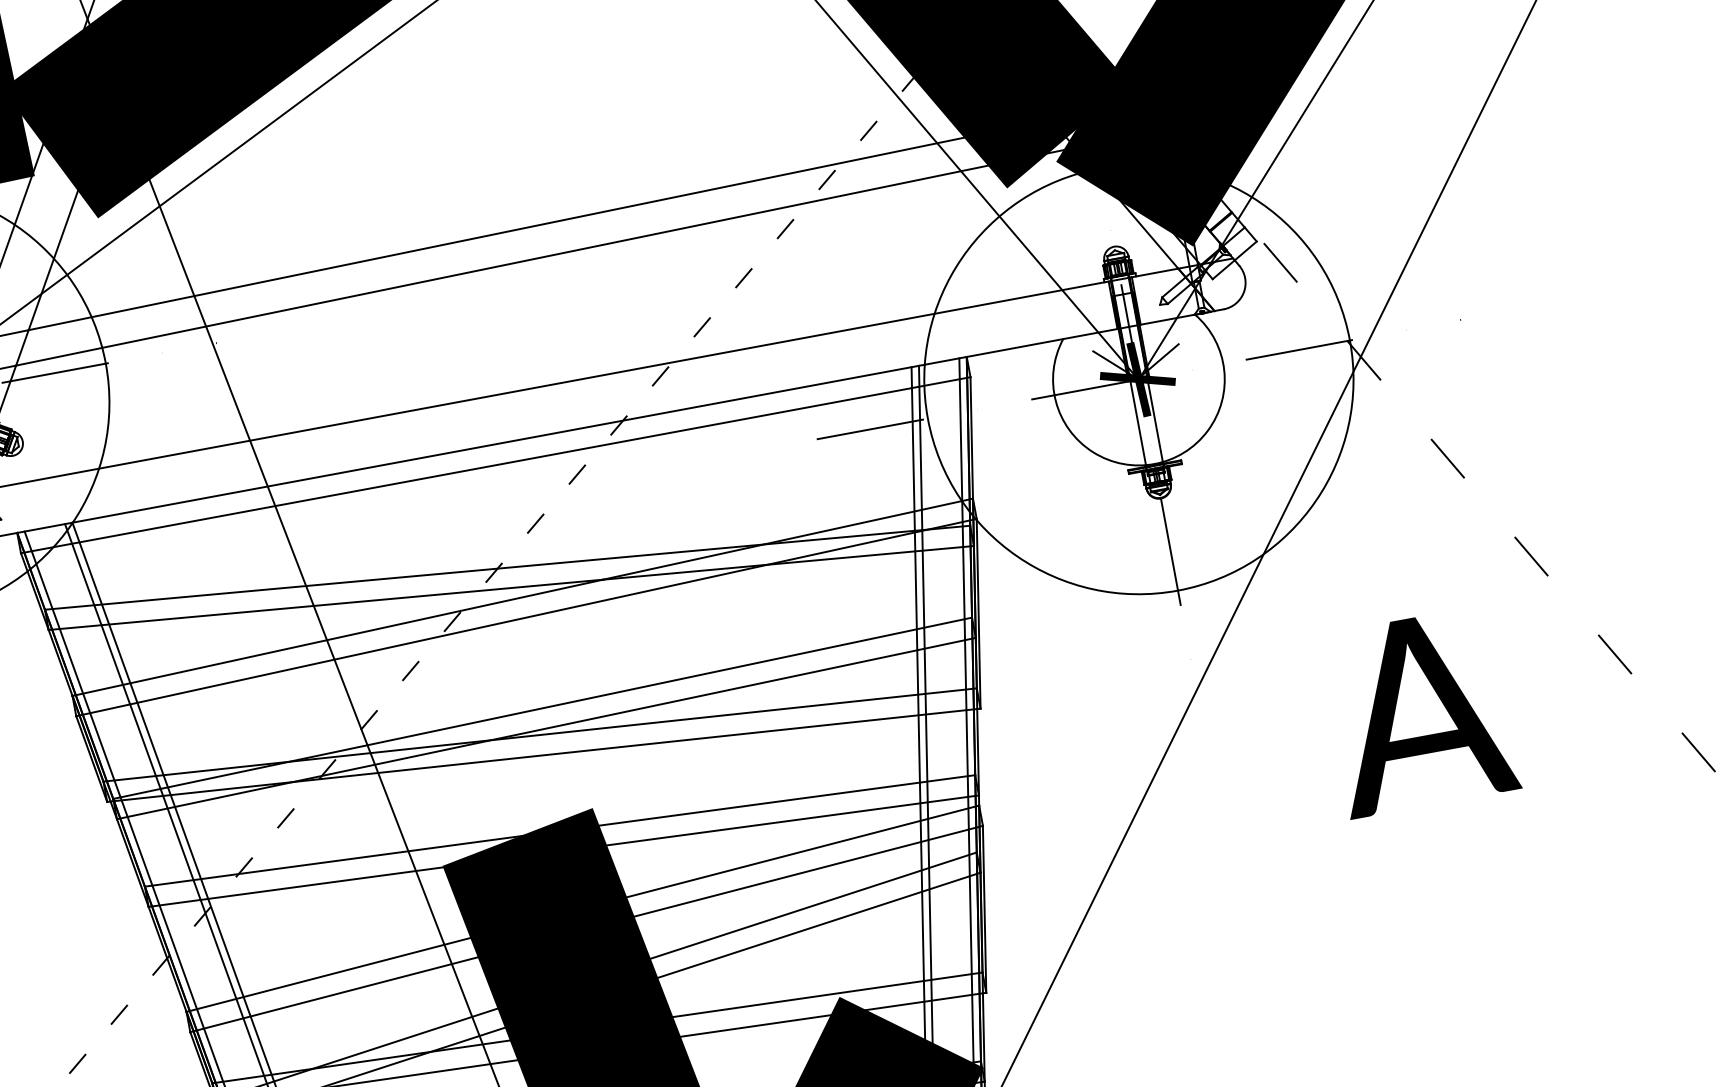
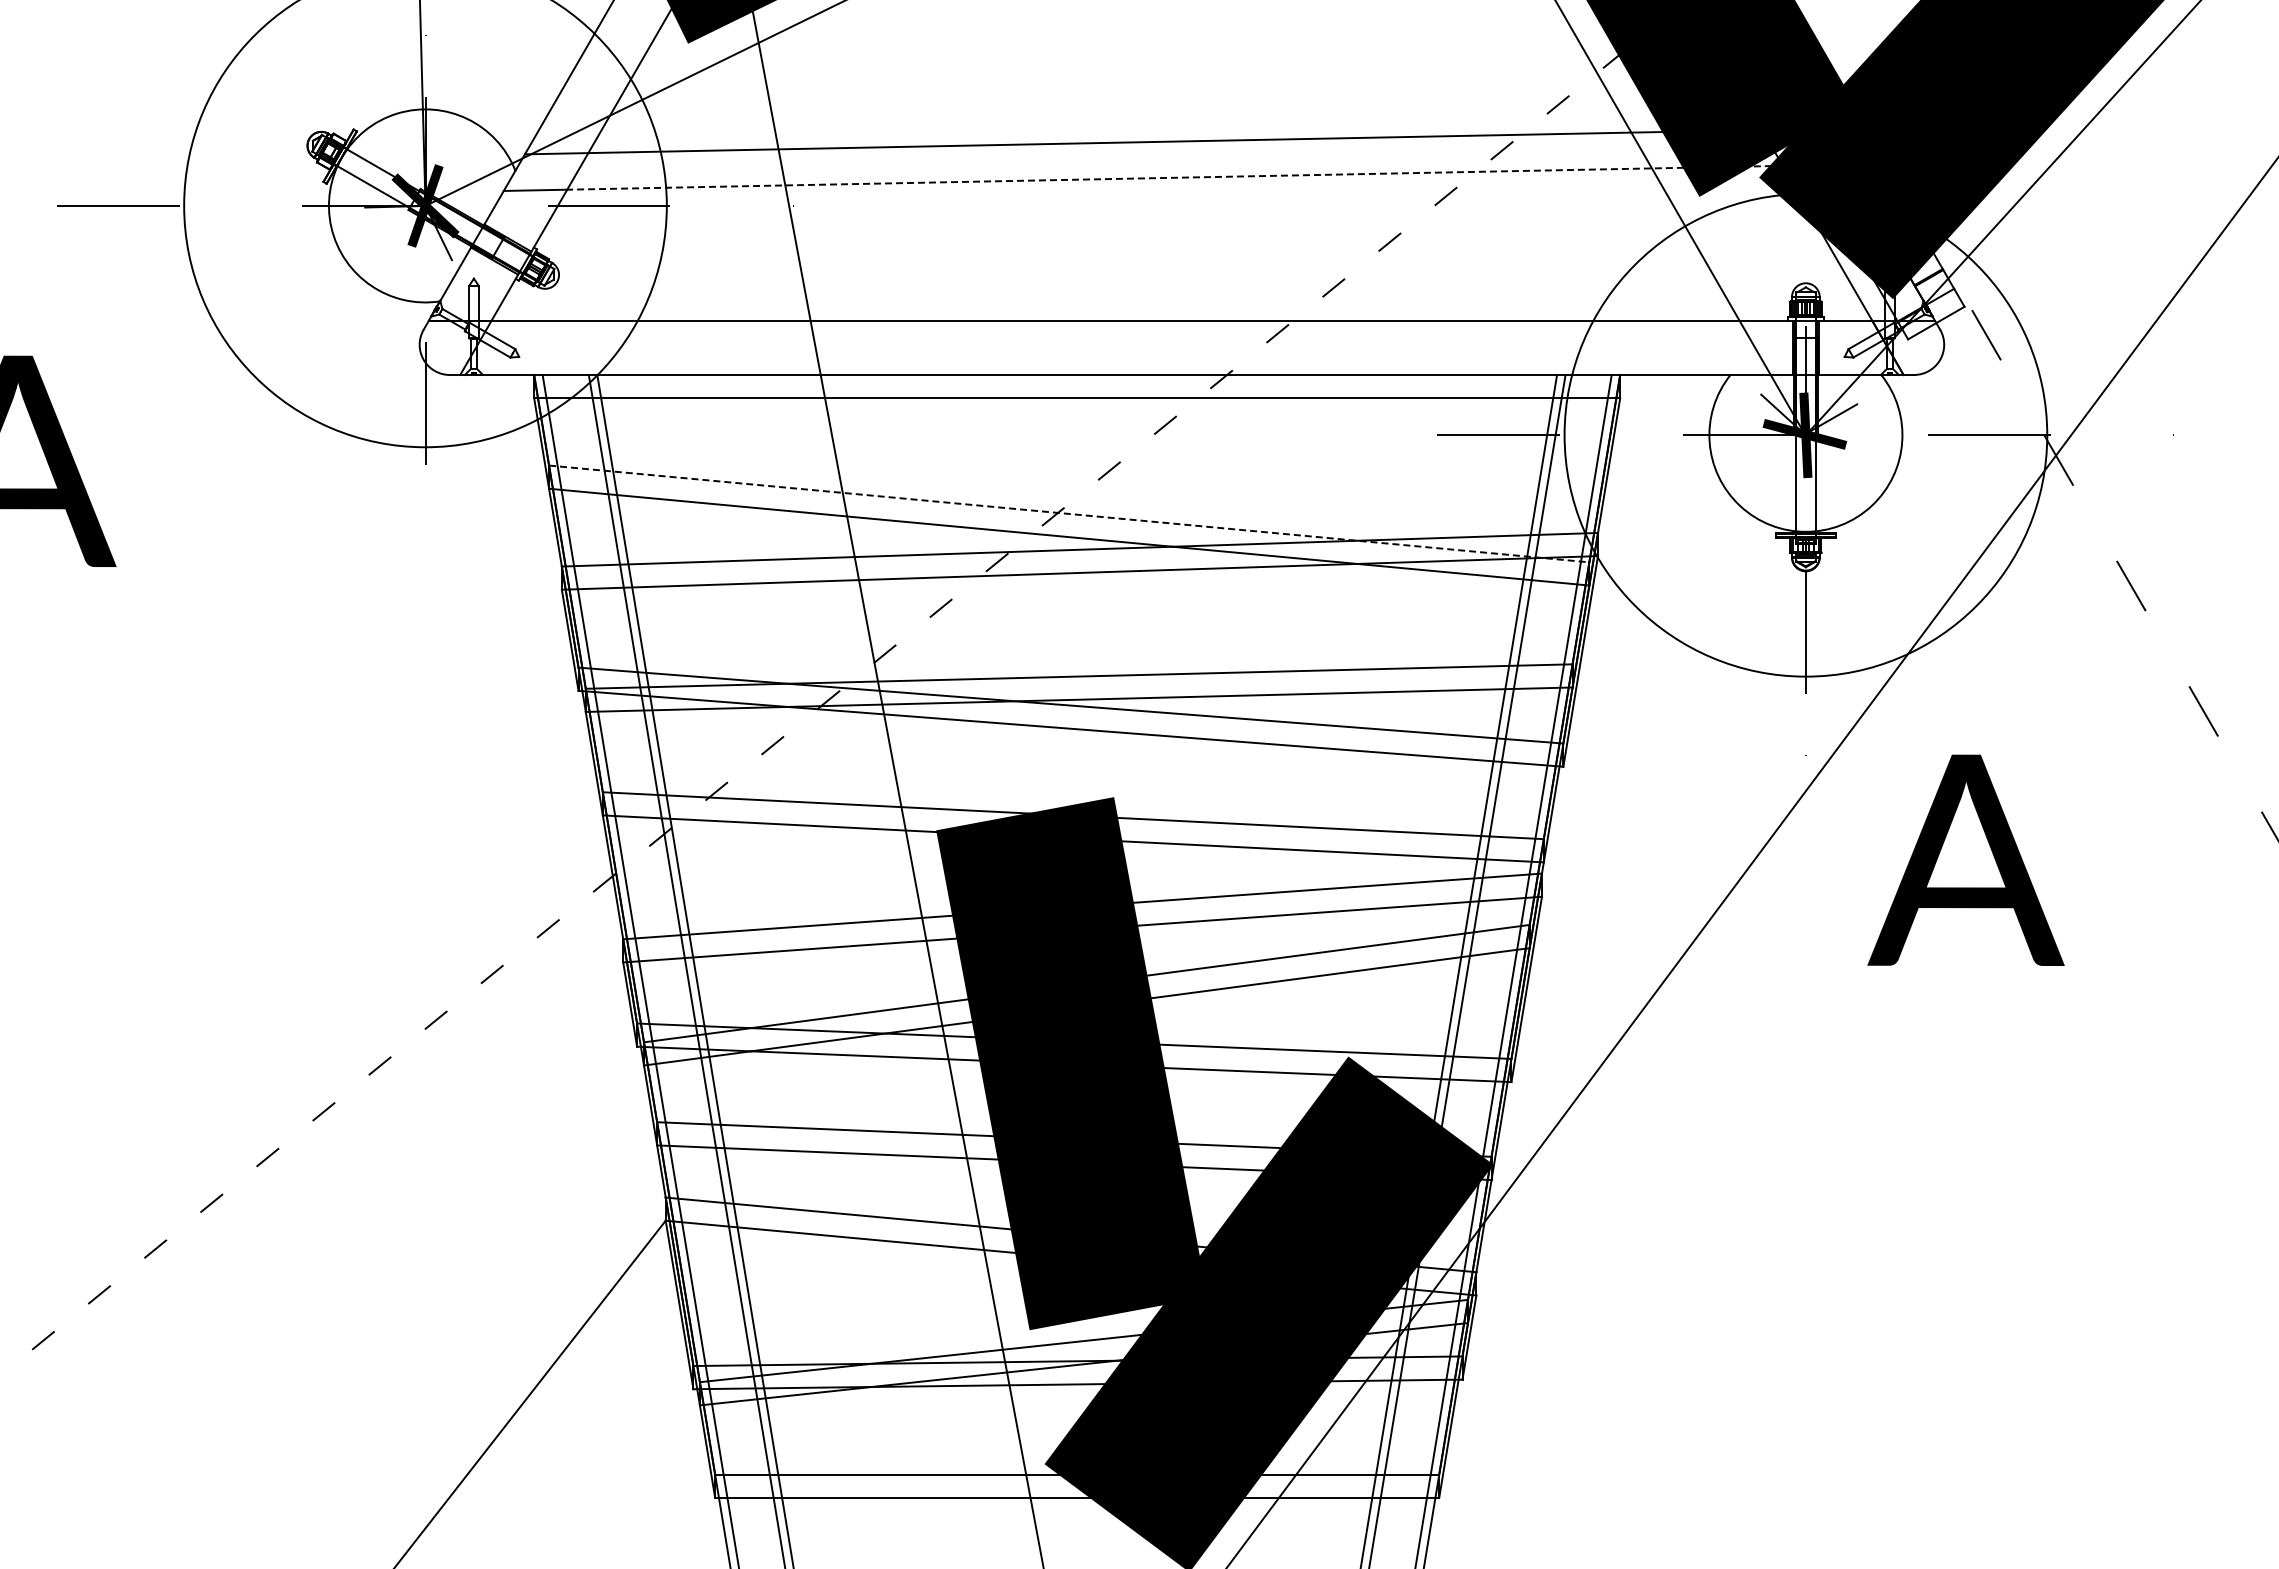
line: (545, 256) -> (1175, 177), solid -> dashed
line: (507, 568) -> (1069, 514), solid -> dashed
text: (1418, 711) -> (1965, 859), moved

